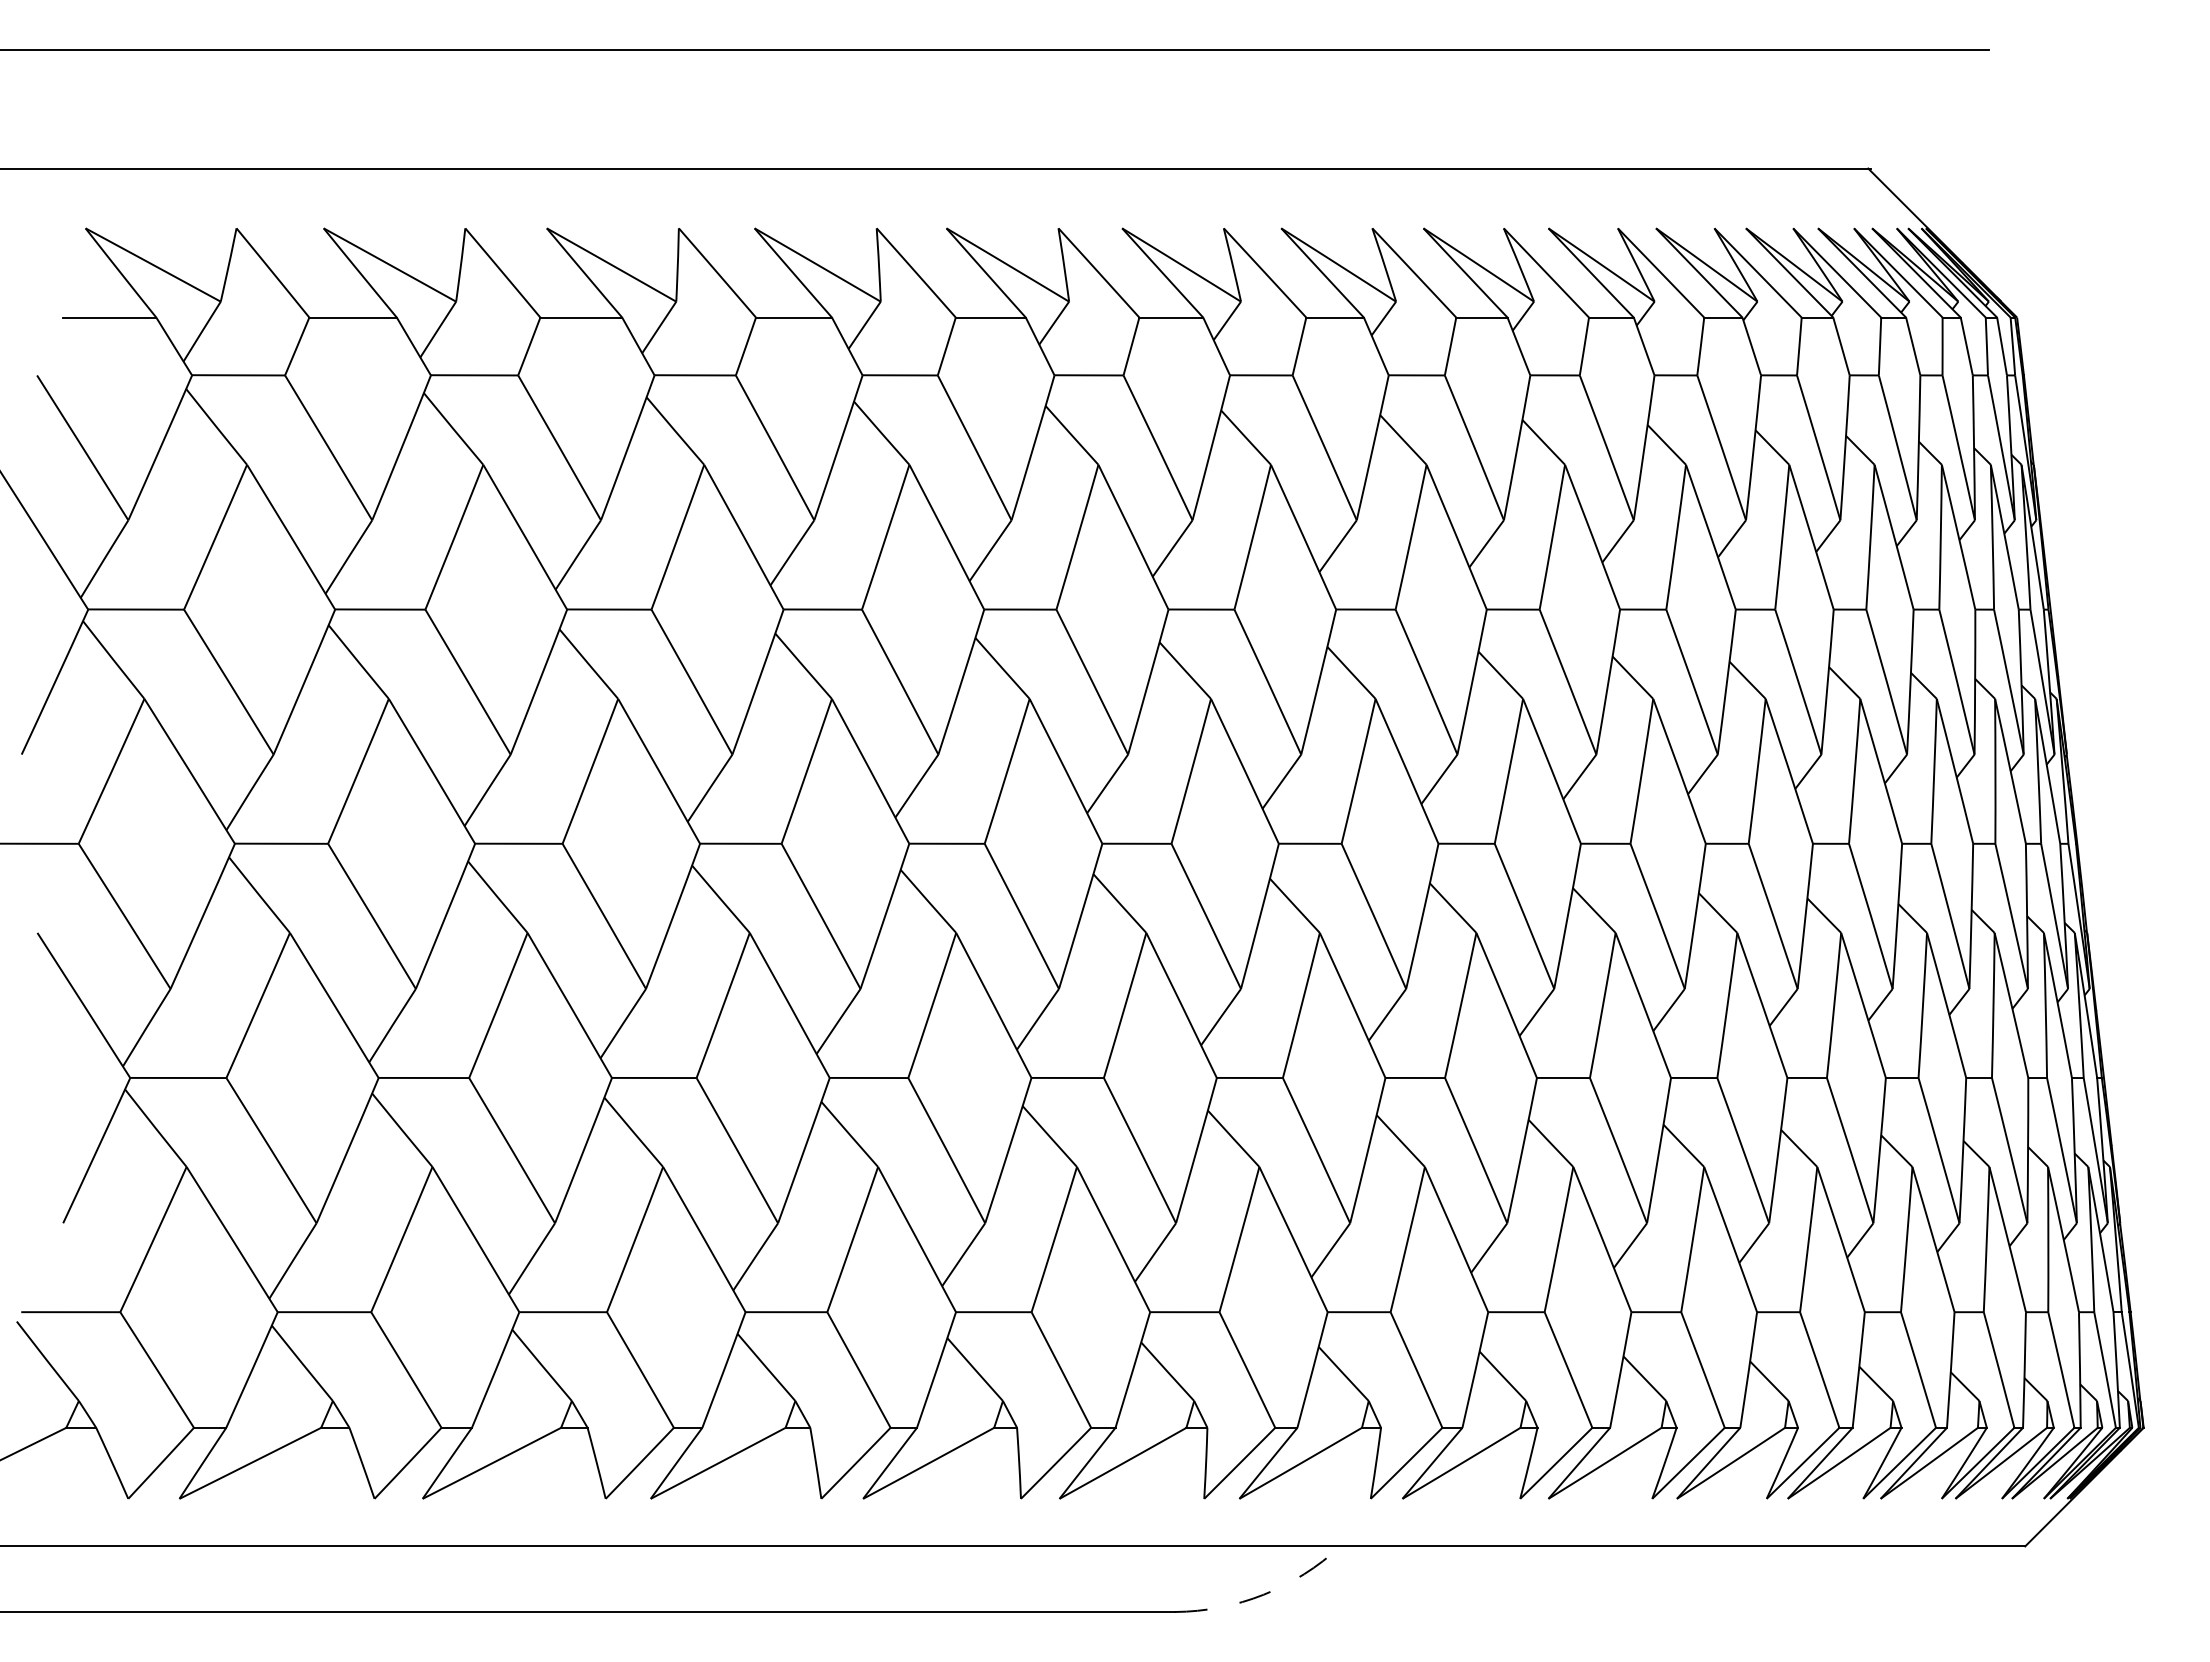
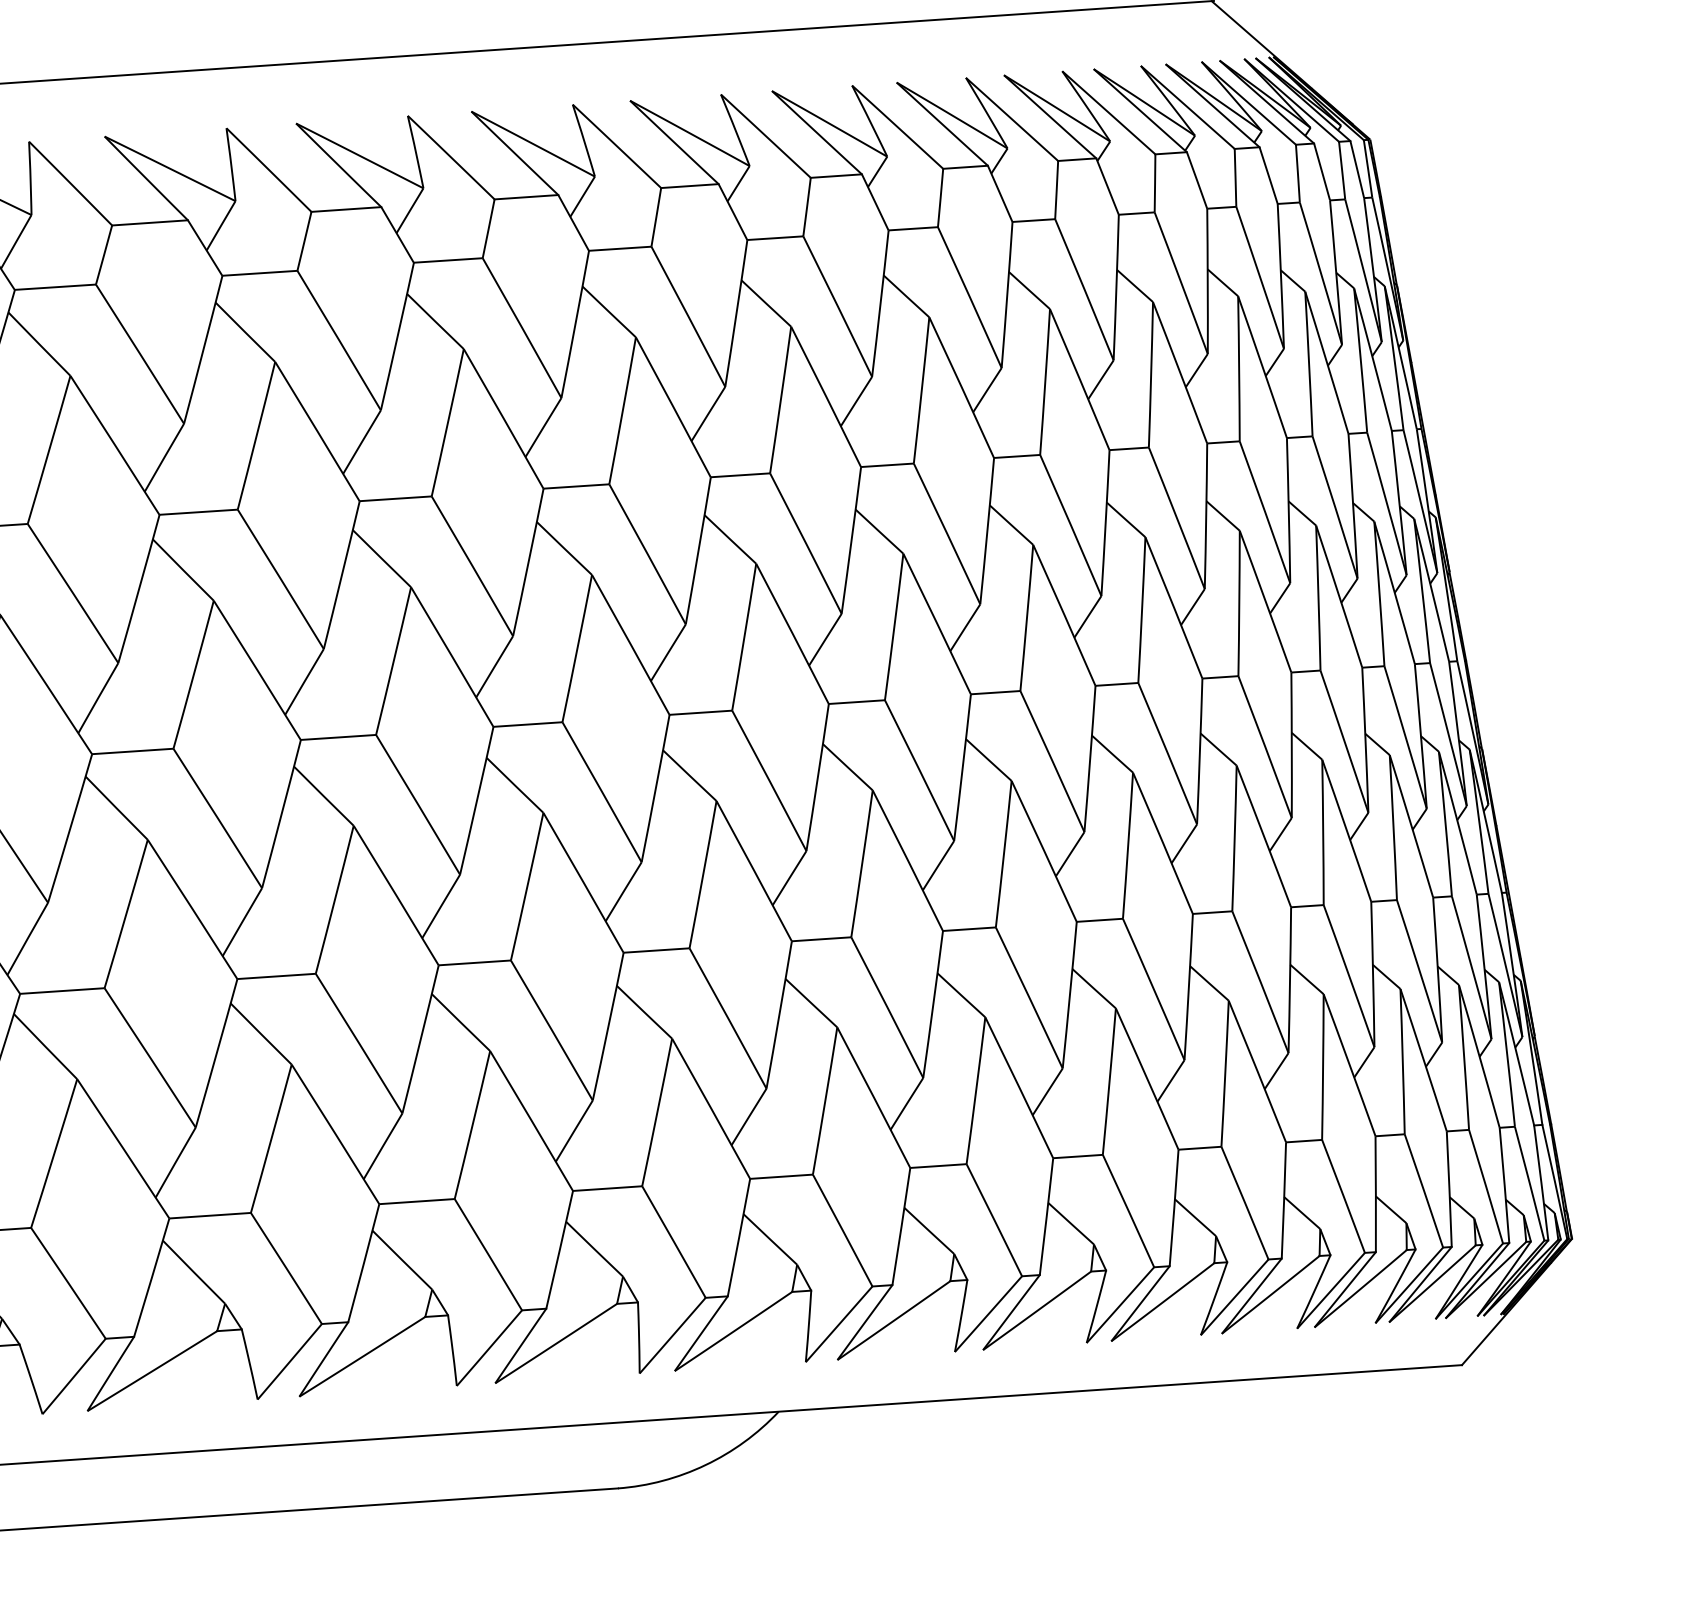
arc: (1263, 1594) -> (705, 1464), dashed -> solid

